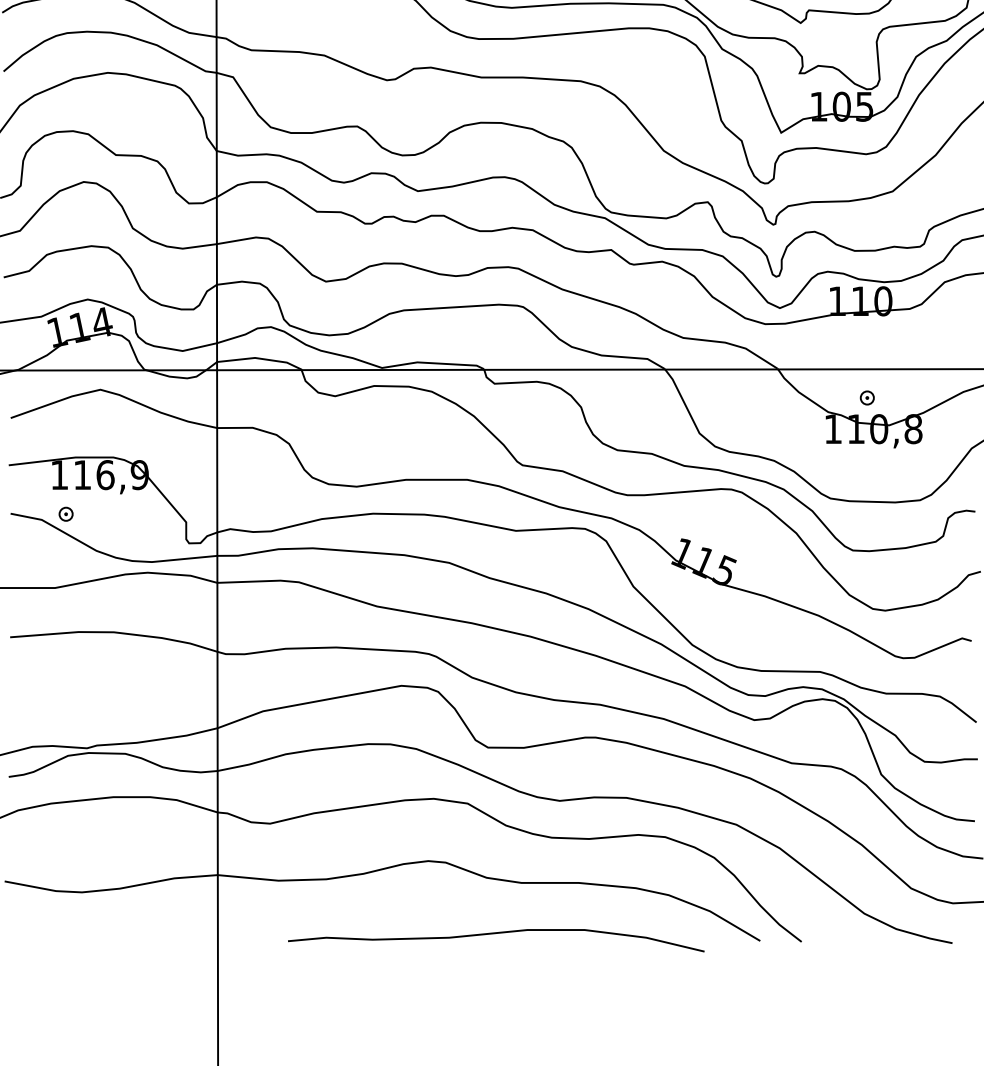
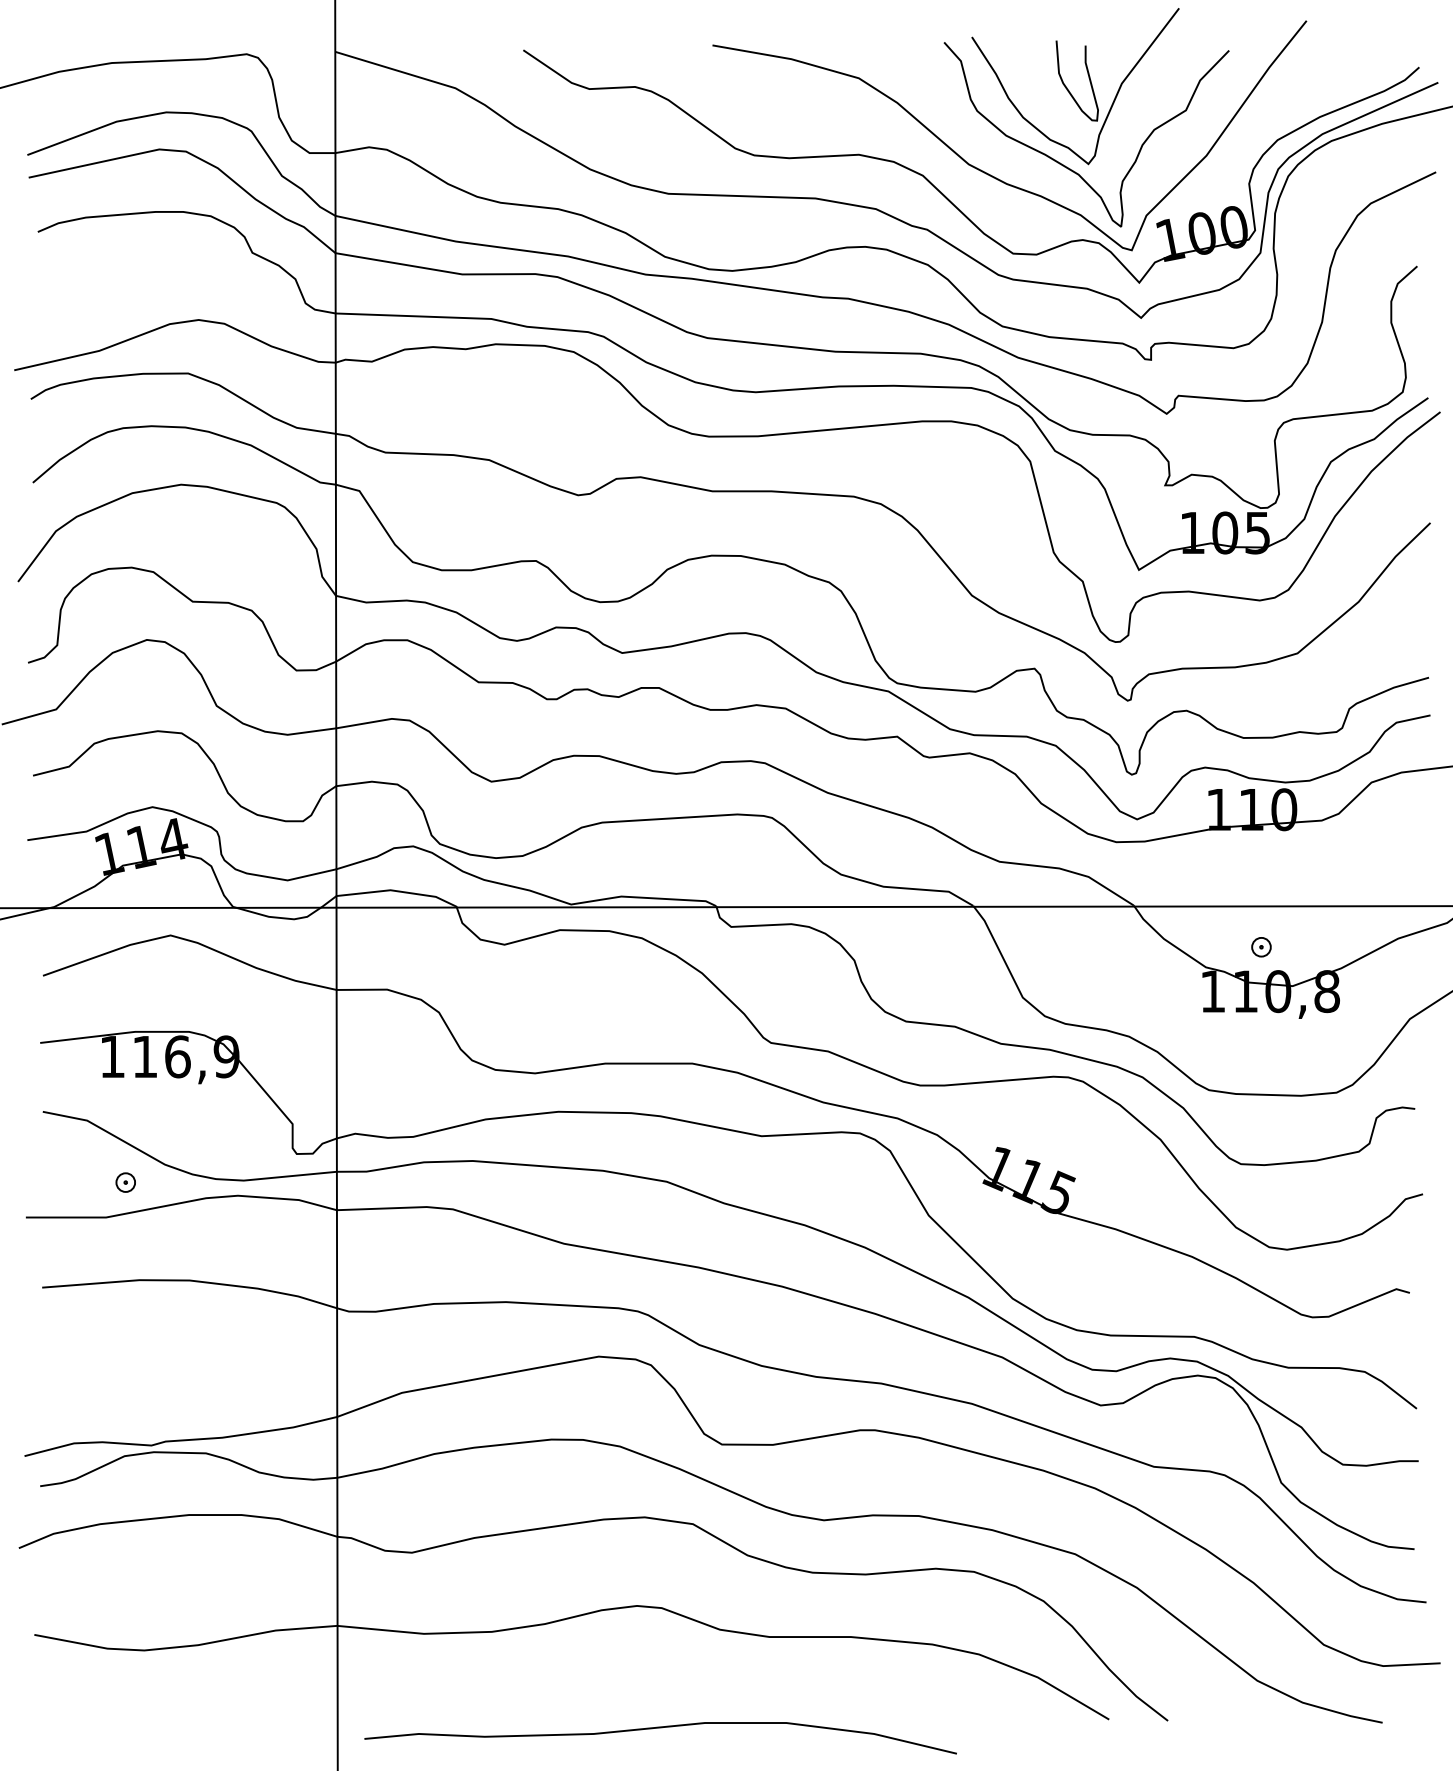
part: (65, 514) -> (125, 1182), moved
curve: (496, 933) -> (660, 1728), moved

